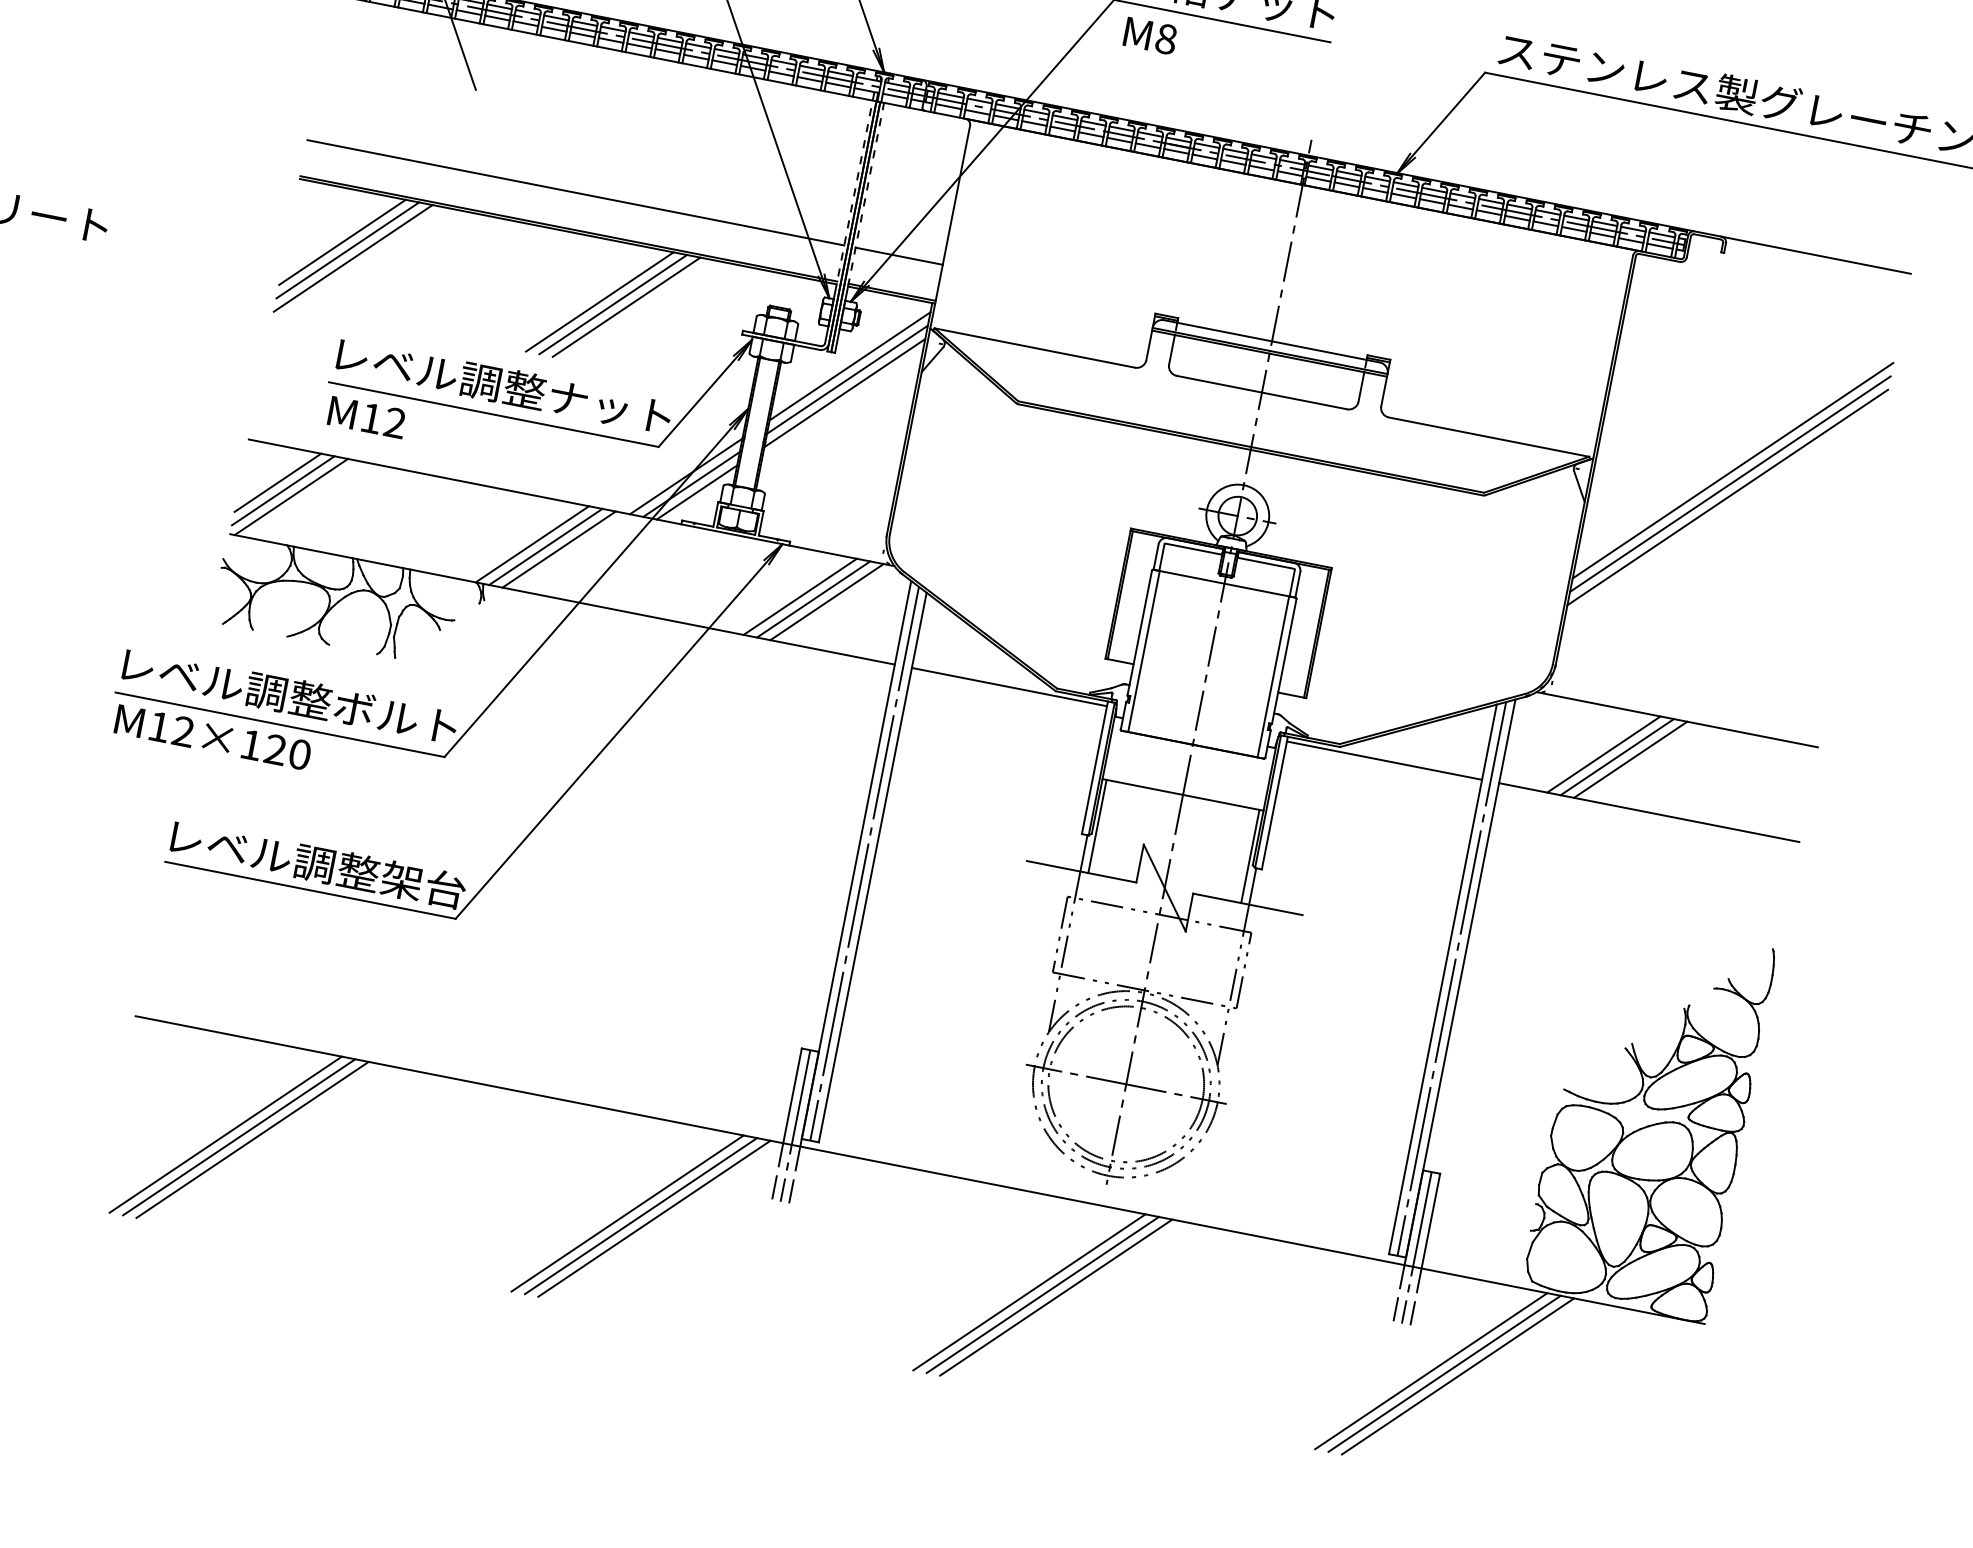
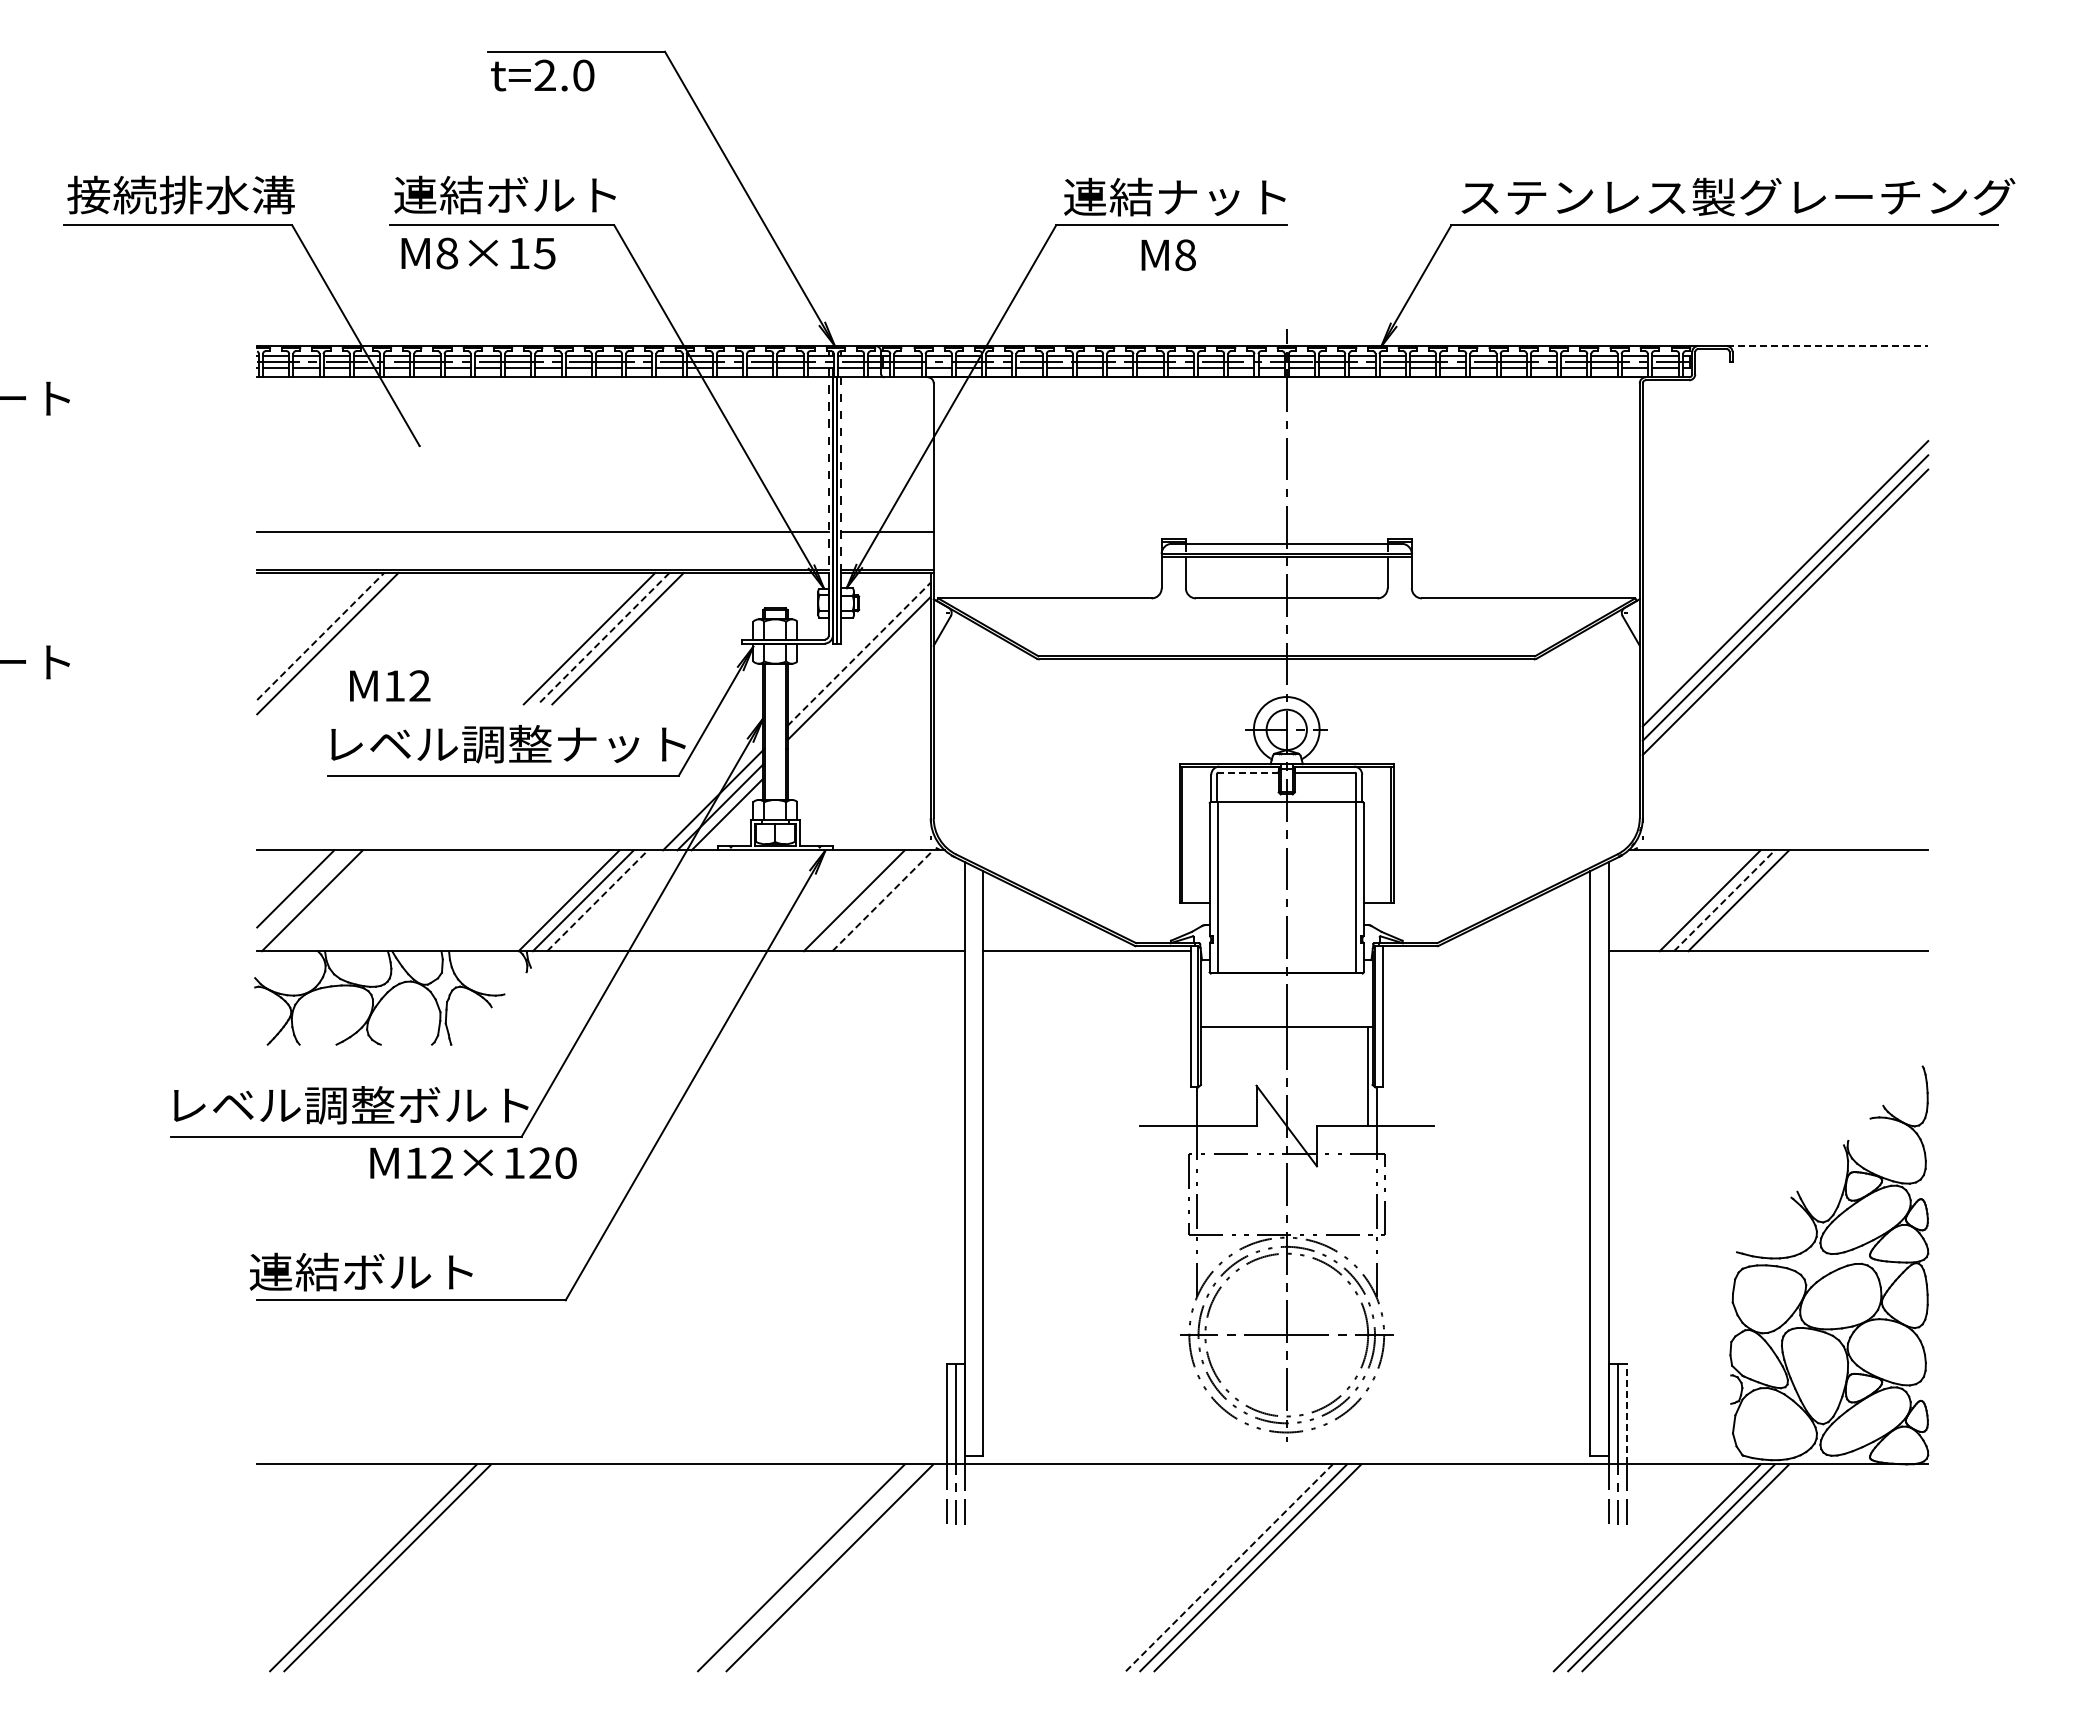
text: (1150, 36) -> (1168, 255), moved
line: (342, 241) -> (313, 628), removed
line: (347, 250) -> (320, 636), solid -> dashed
line: (1816, 255) -> (1827, 346), solid -> dashed
line: (613, 304) -> (603, 638), solid -> dashed
line: (850, 365) -> (859, 653), solid -> dashed
line: (844, 392) -> (858, 682), removed
text: (367, 417) -> (390, 685), moved
line: (283, 490) -> (302, 895), removed
line: (560, 549) -> (598, 900), solid -> dashed
line: (1193, 549) -> (1248, 772), solid -> dashed
line: (813, 599) -> (868, 900), removed
line: (827, 601) -> (883, 900), solid -> dashed
text: (212, 737) -> (473, 1163), moved
line: (1617, 756) -> (1724, 900), solid -> dashed
line: (1384, 760) -> (1486, 951), removed
line: (1097, 826) -> (1205, 1076), removed
text: (314, 863) -> (409, 1271), レベル調整架台 -> 連結ボルト
line: (865, 863) -> (974, 1161), removed
line: (1451, 978) -> (1599, 1161), removed
line: (252, 1139) -> (401, 1567), removed
line: (640, 1215) -> (815, 1567), removed
line: (1430, 1220) -> (1626, 1413), solid -> dashed
line: (1029, 1292) -> (1229, 1567), solid -> dashed

